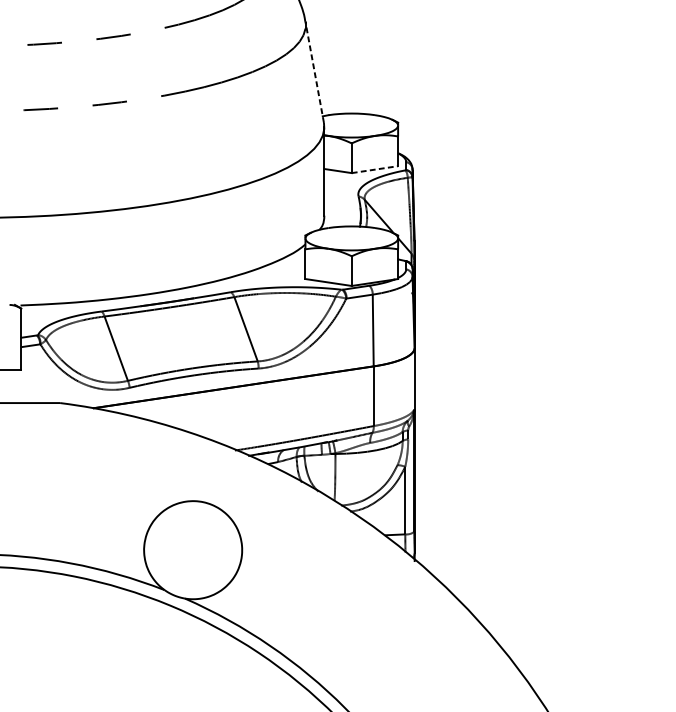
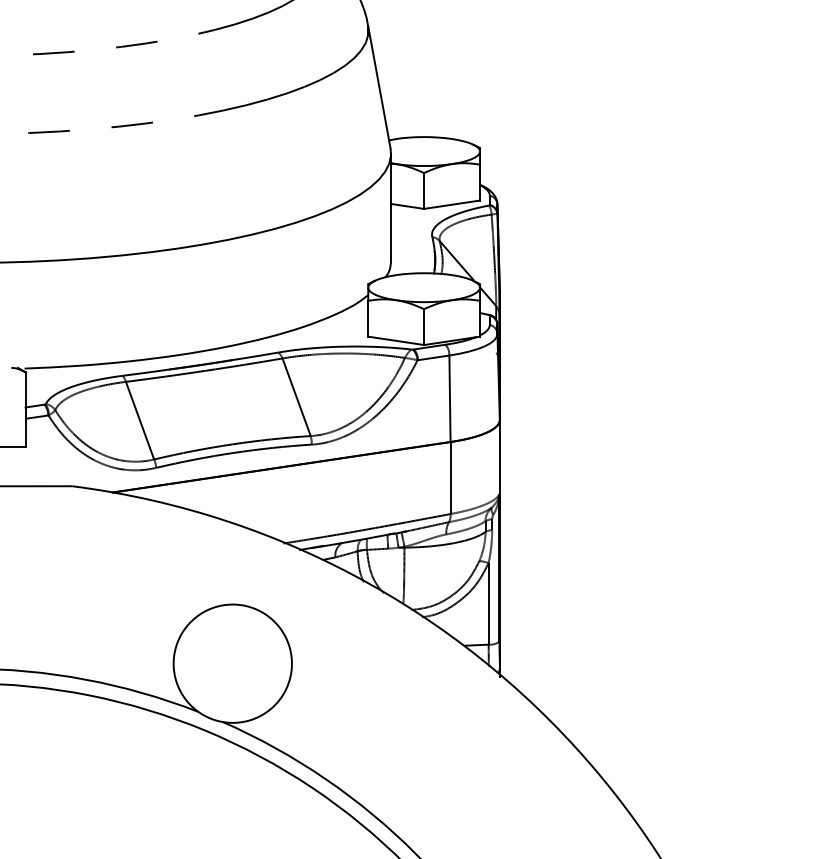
line: (314, 71) -> (379, 86), dashed -> solid
line: (375, 169) -> (452, 204), dashed -> solid

